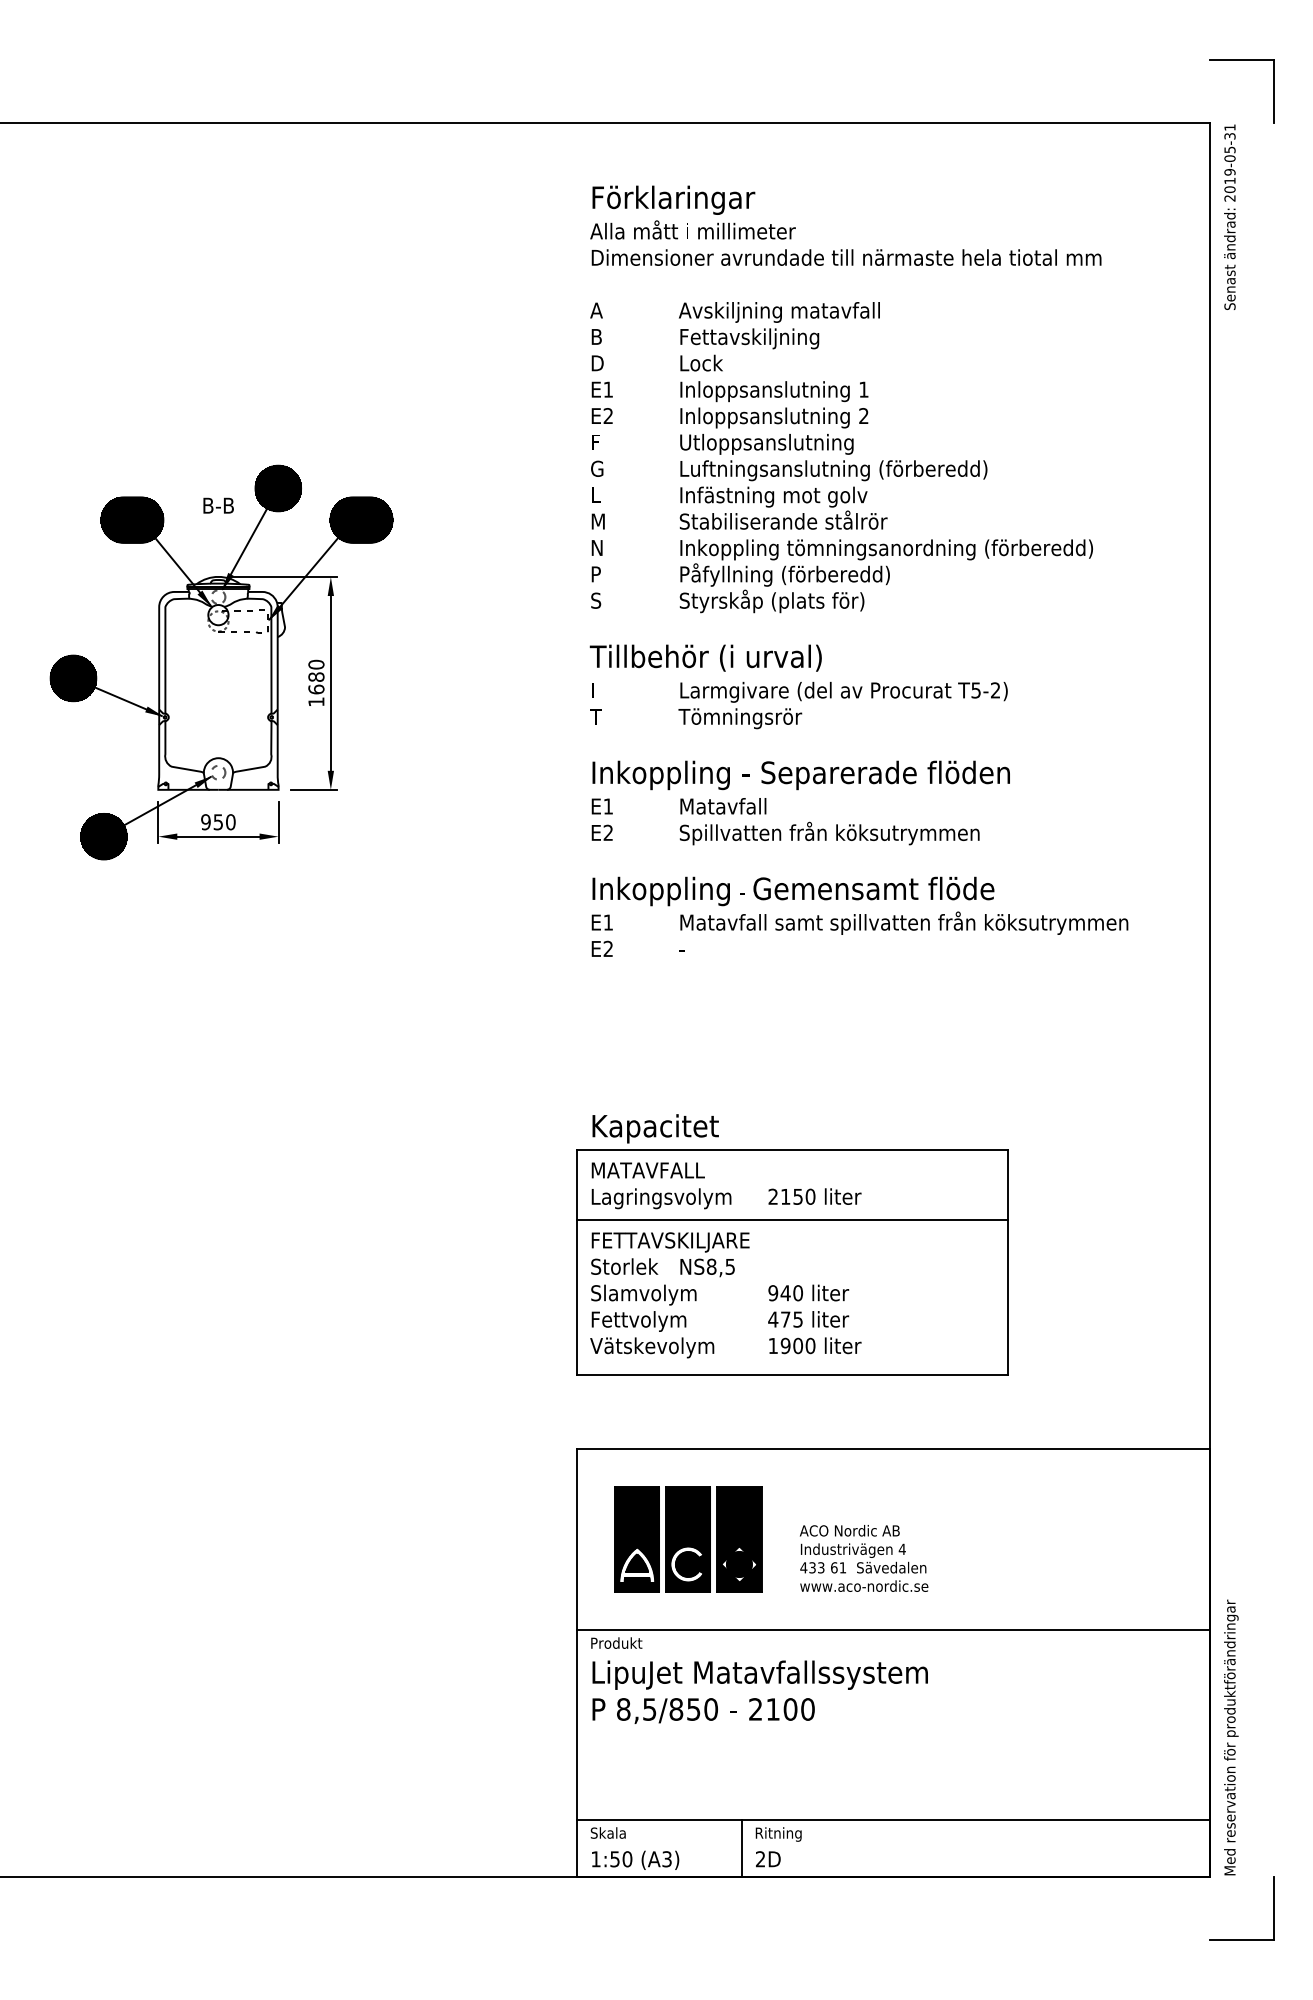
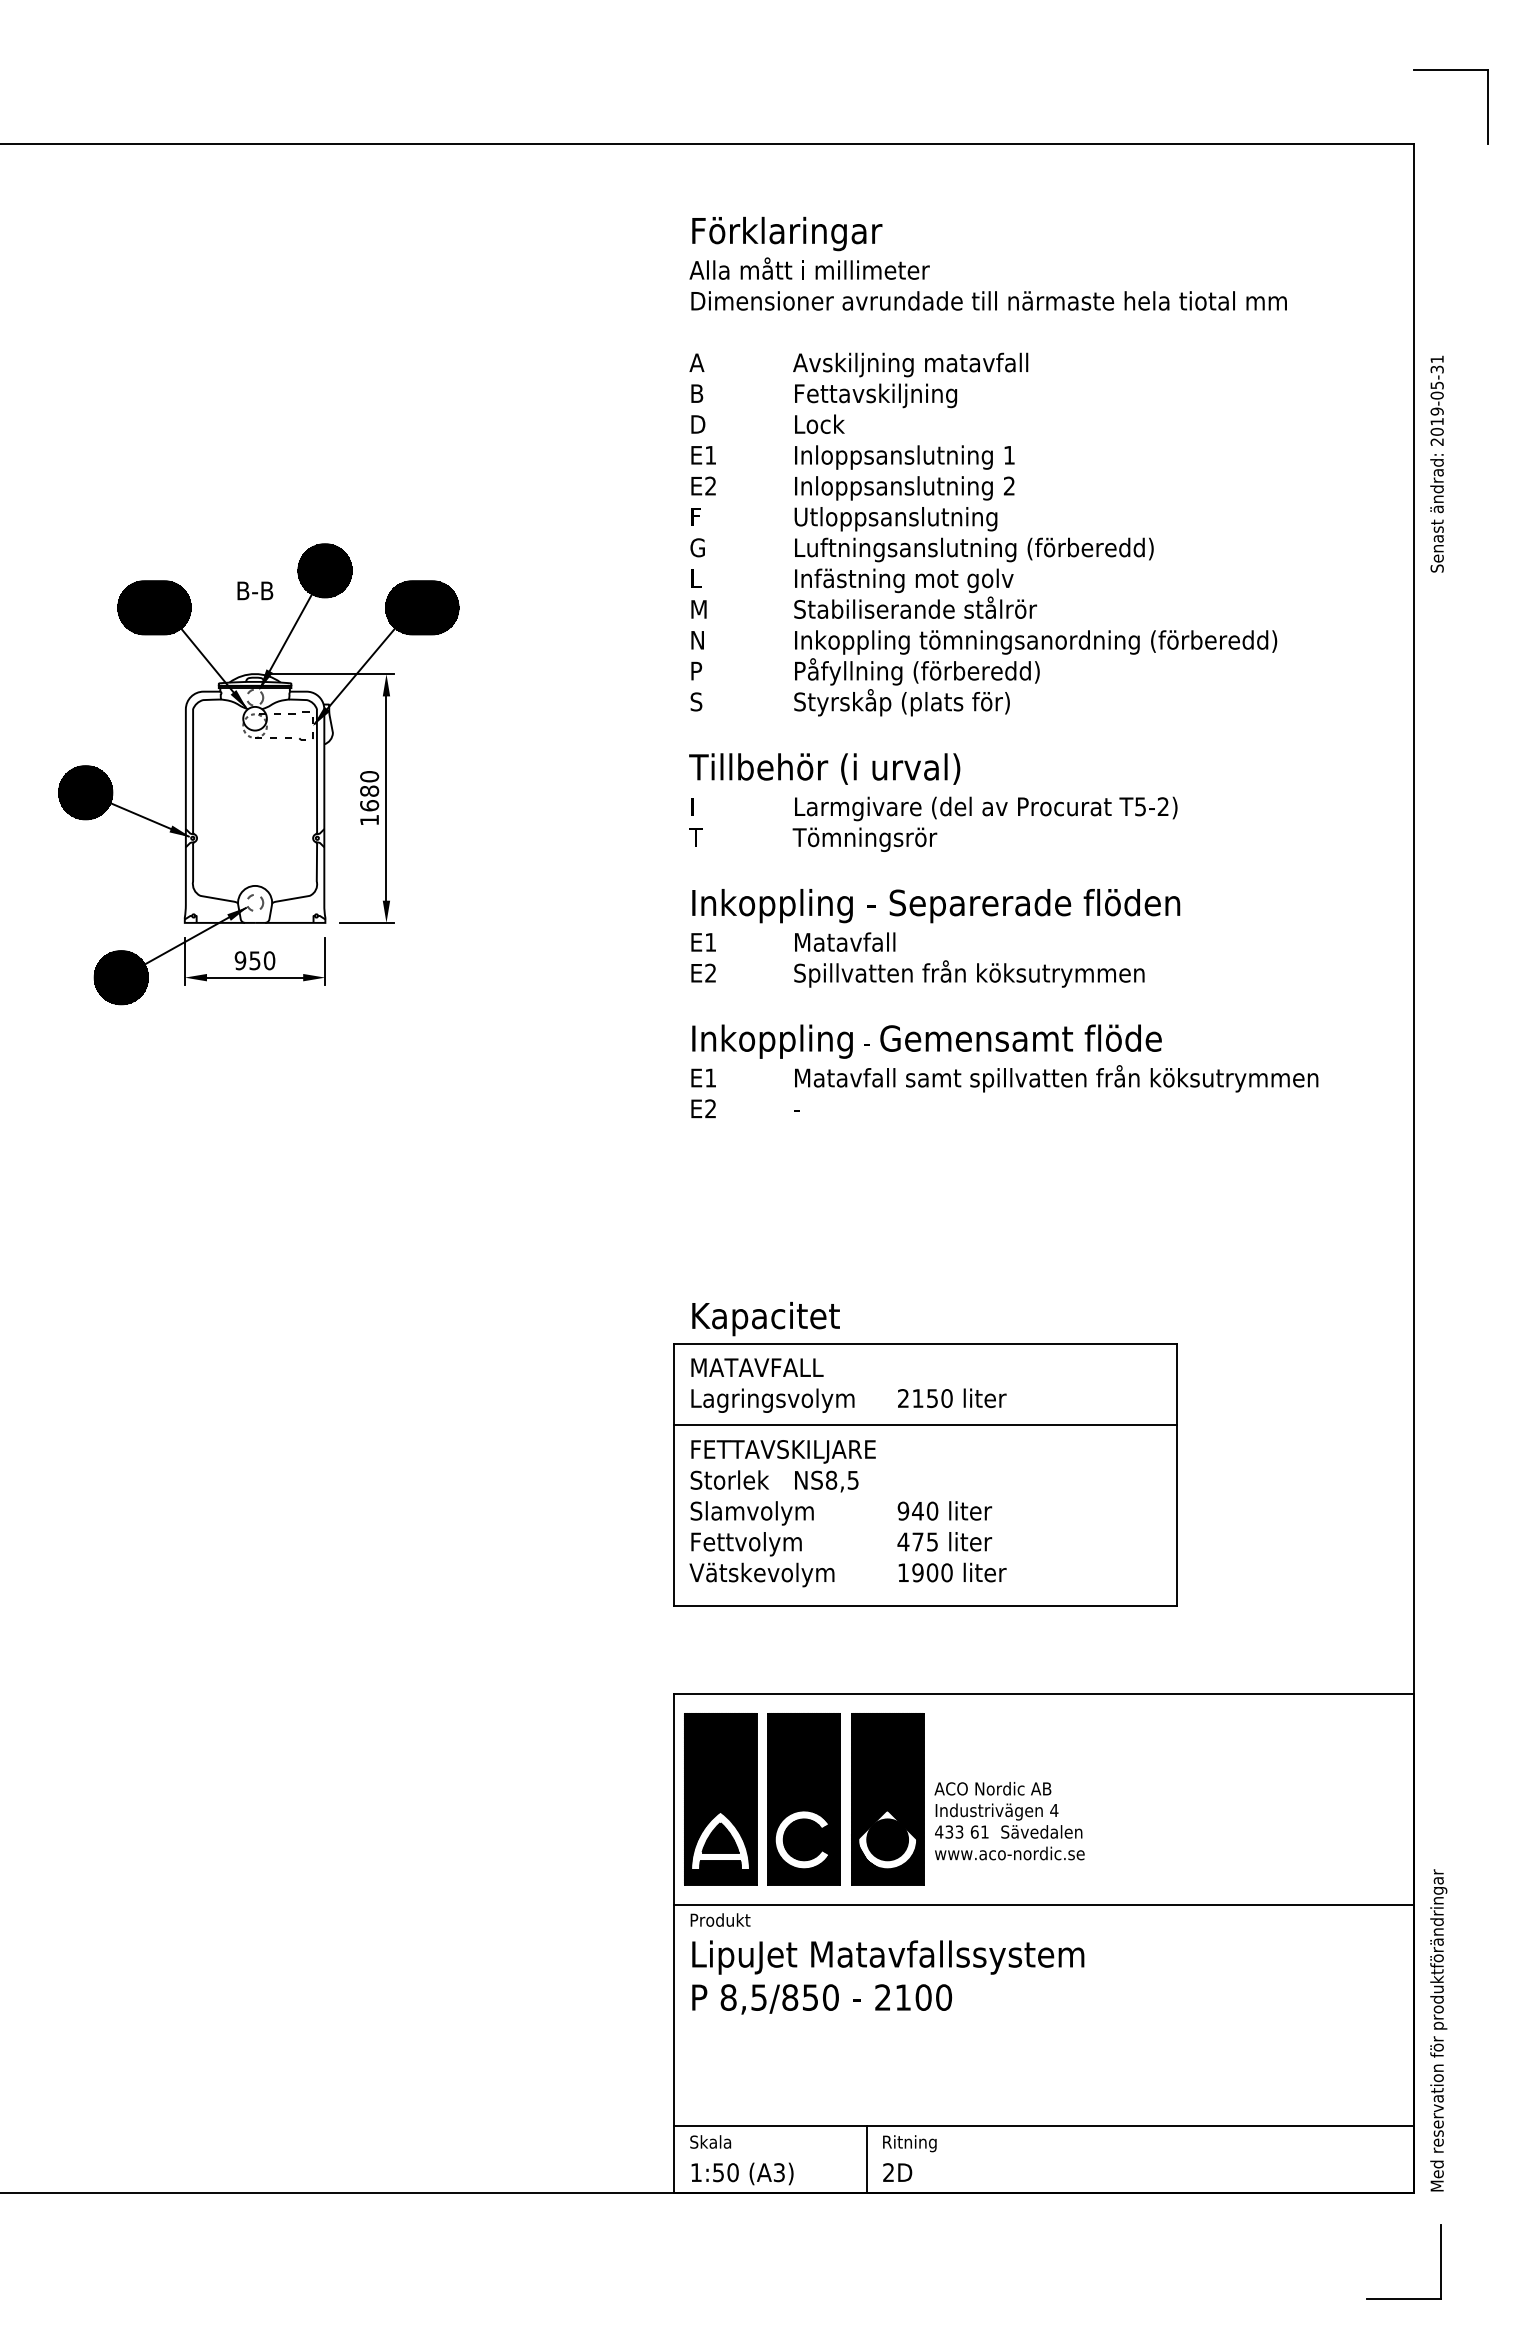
text: (1229, 216) -> (1436, 463), moved
part: (688, 1539) -> (804, 1798), size x1.4
part: (1241, 1939) -> (1403, 2297), moved

